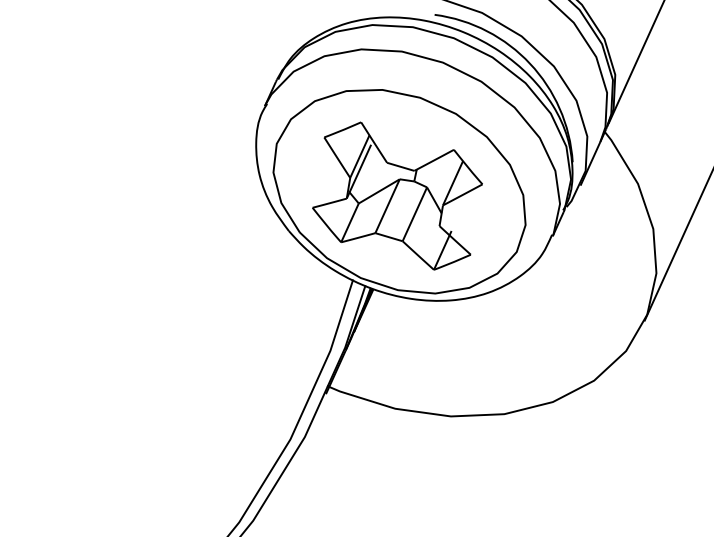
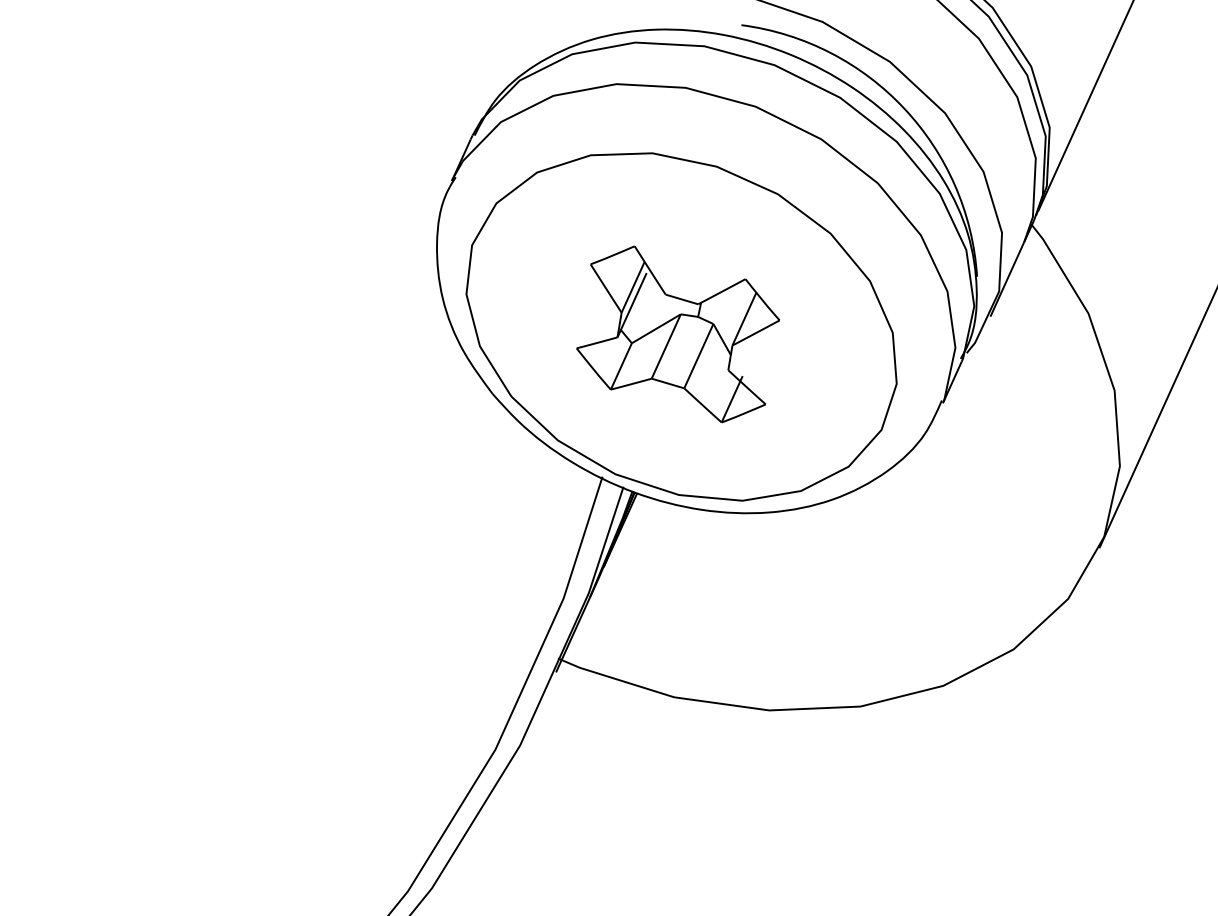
part: (397, 195) -> (678, 333), size x0.7

